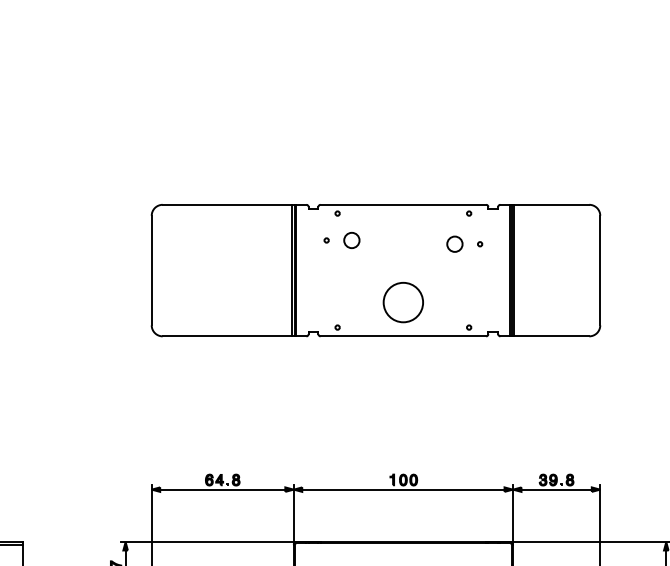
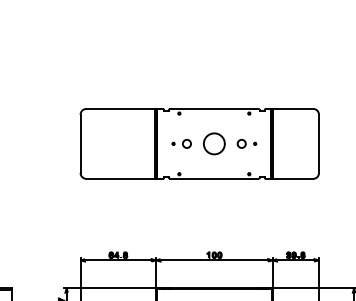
part: (341, 239) -> (181, 143), moved
part: (463, 243) -> (246, 143), moved
circle: (403, 301) -> (214, 143), moved

